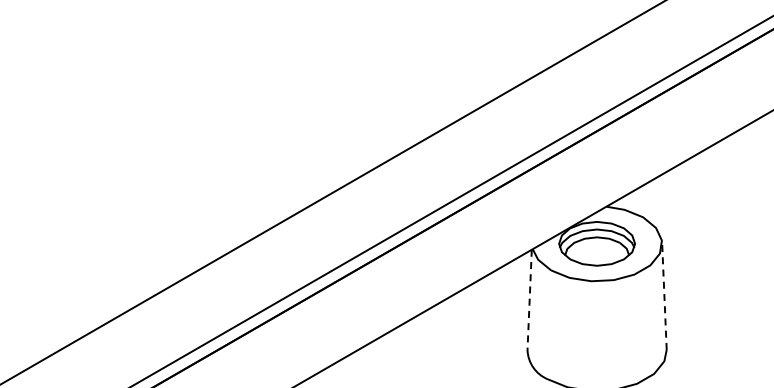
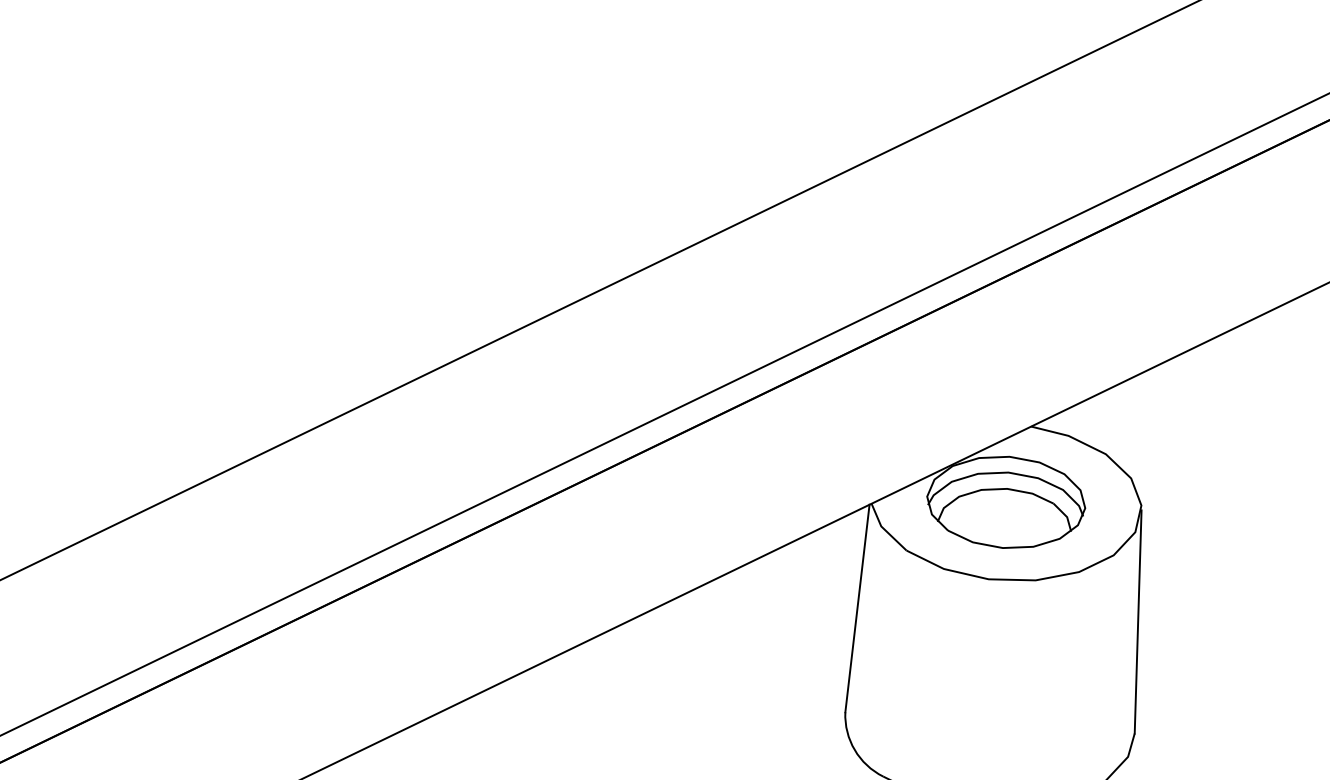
line: (664, 296) -> (1138, 622), dashed -> solid
line: (529, 300) -> (857, 609), dashed -> solid

